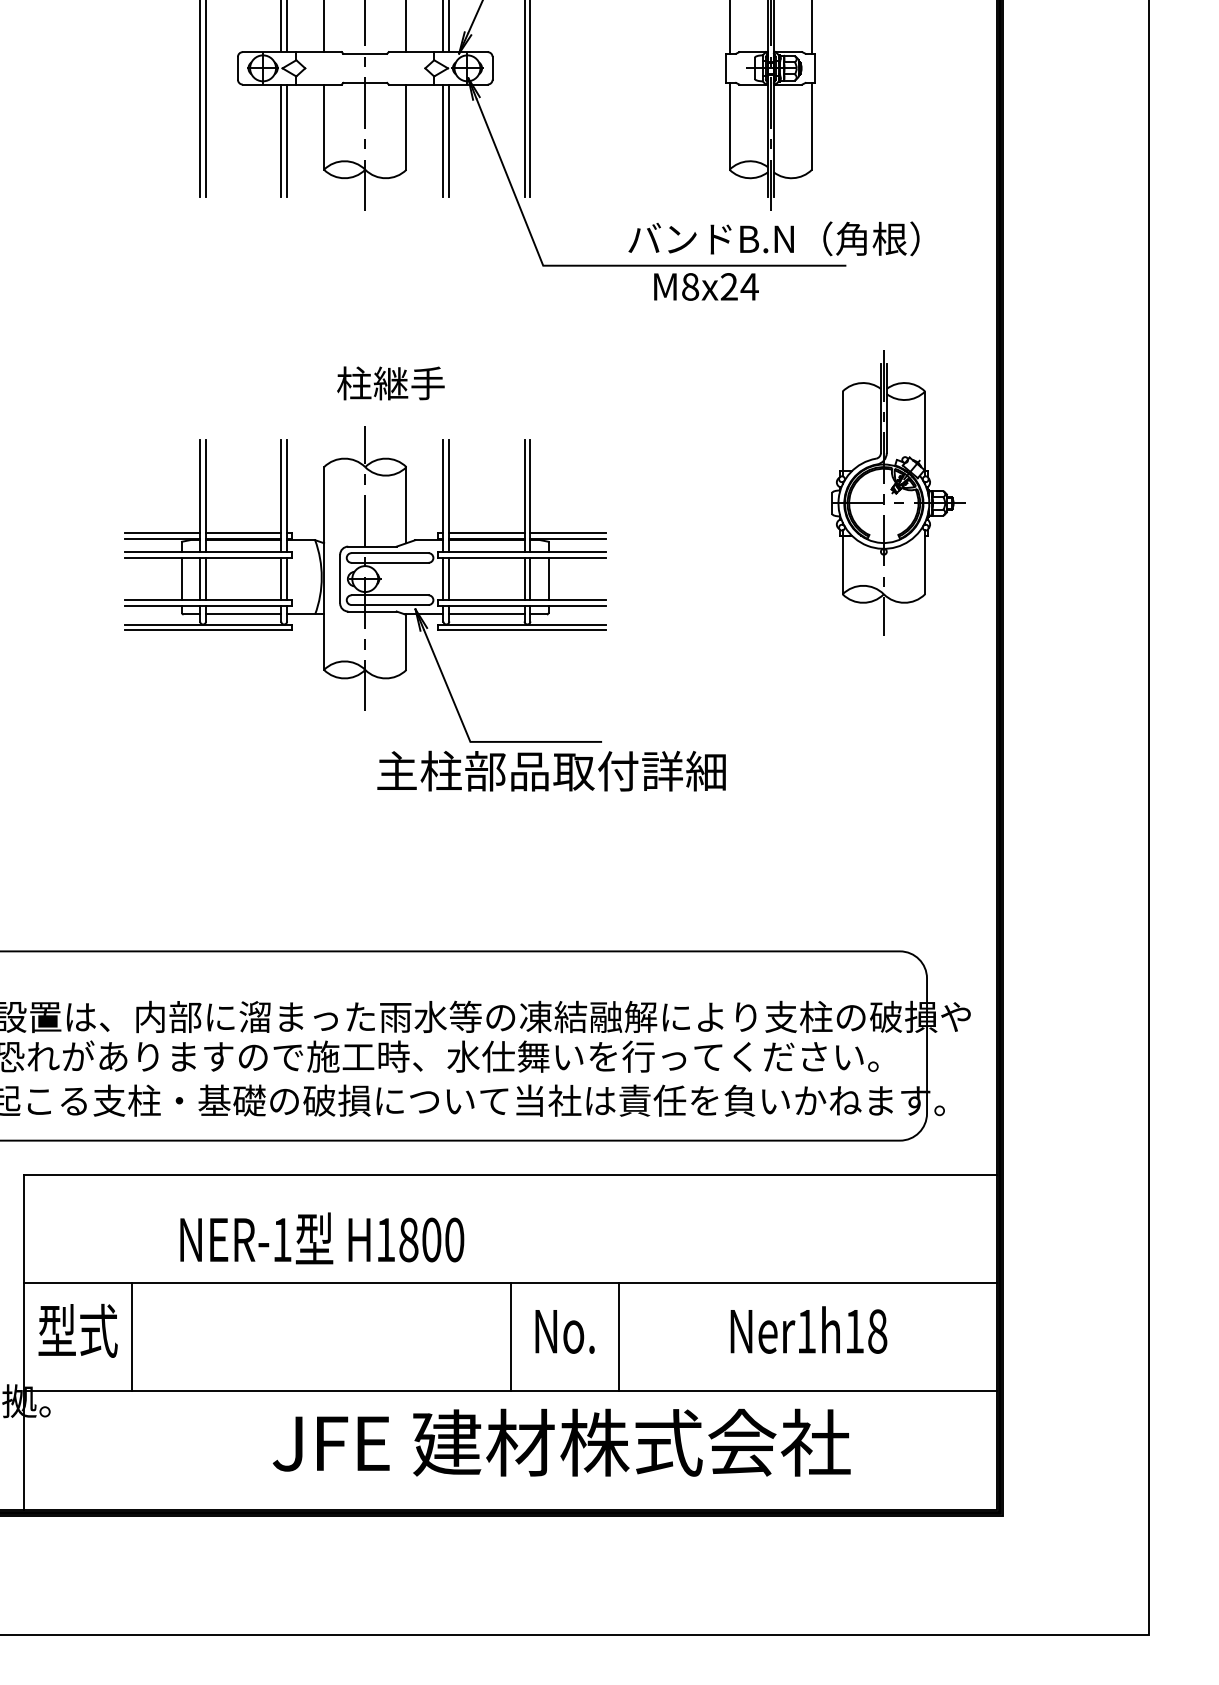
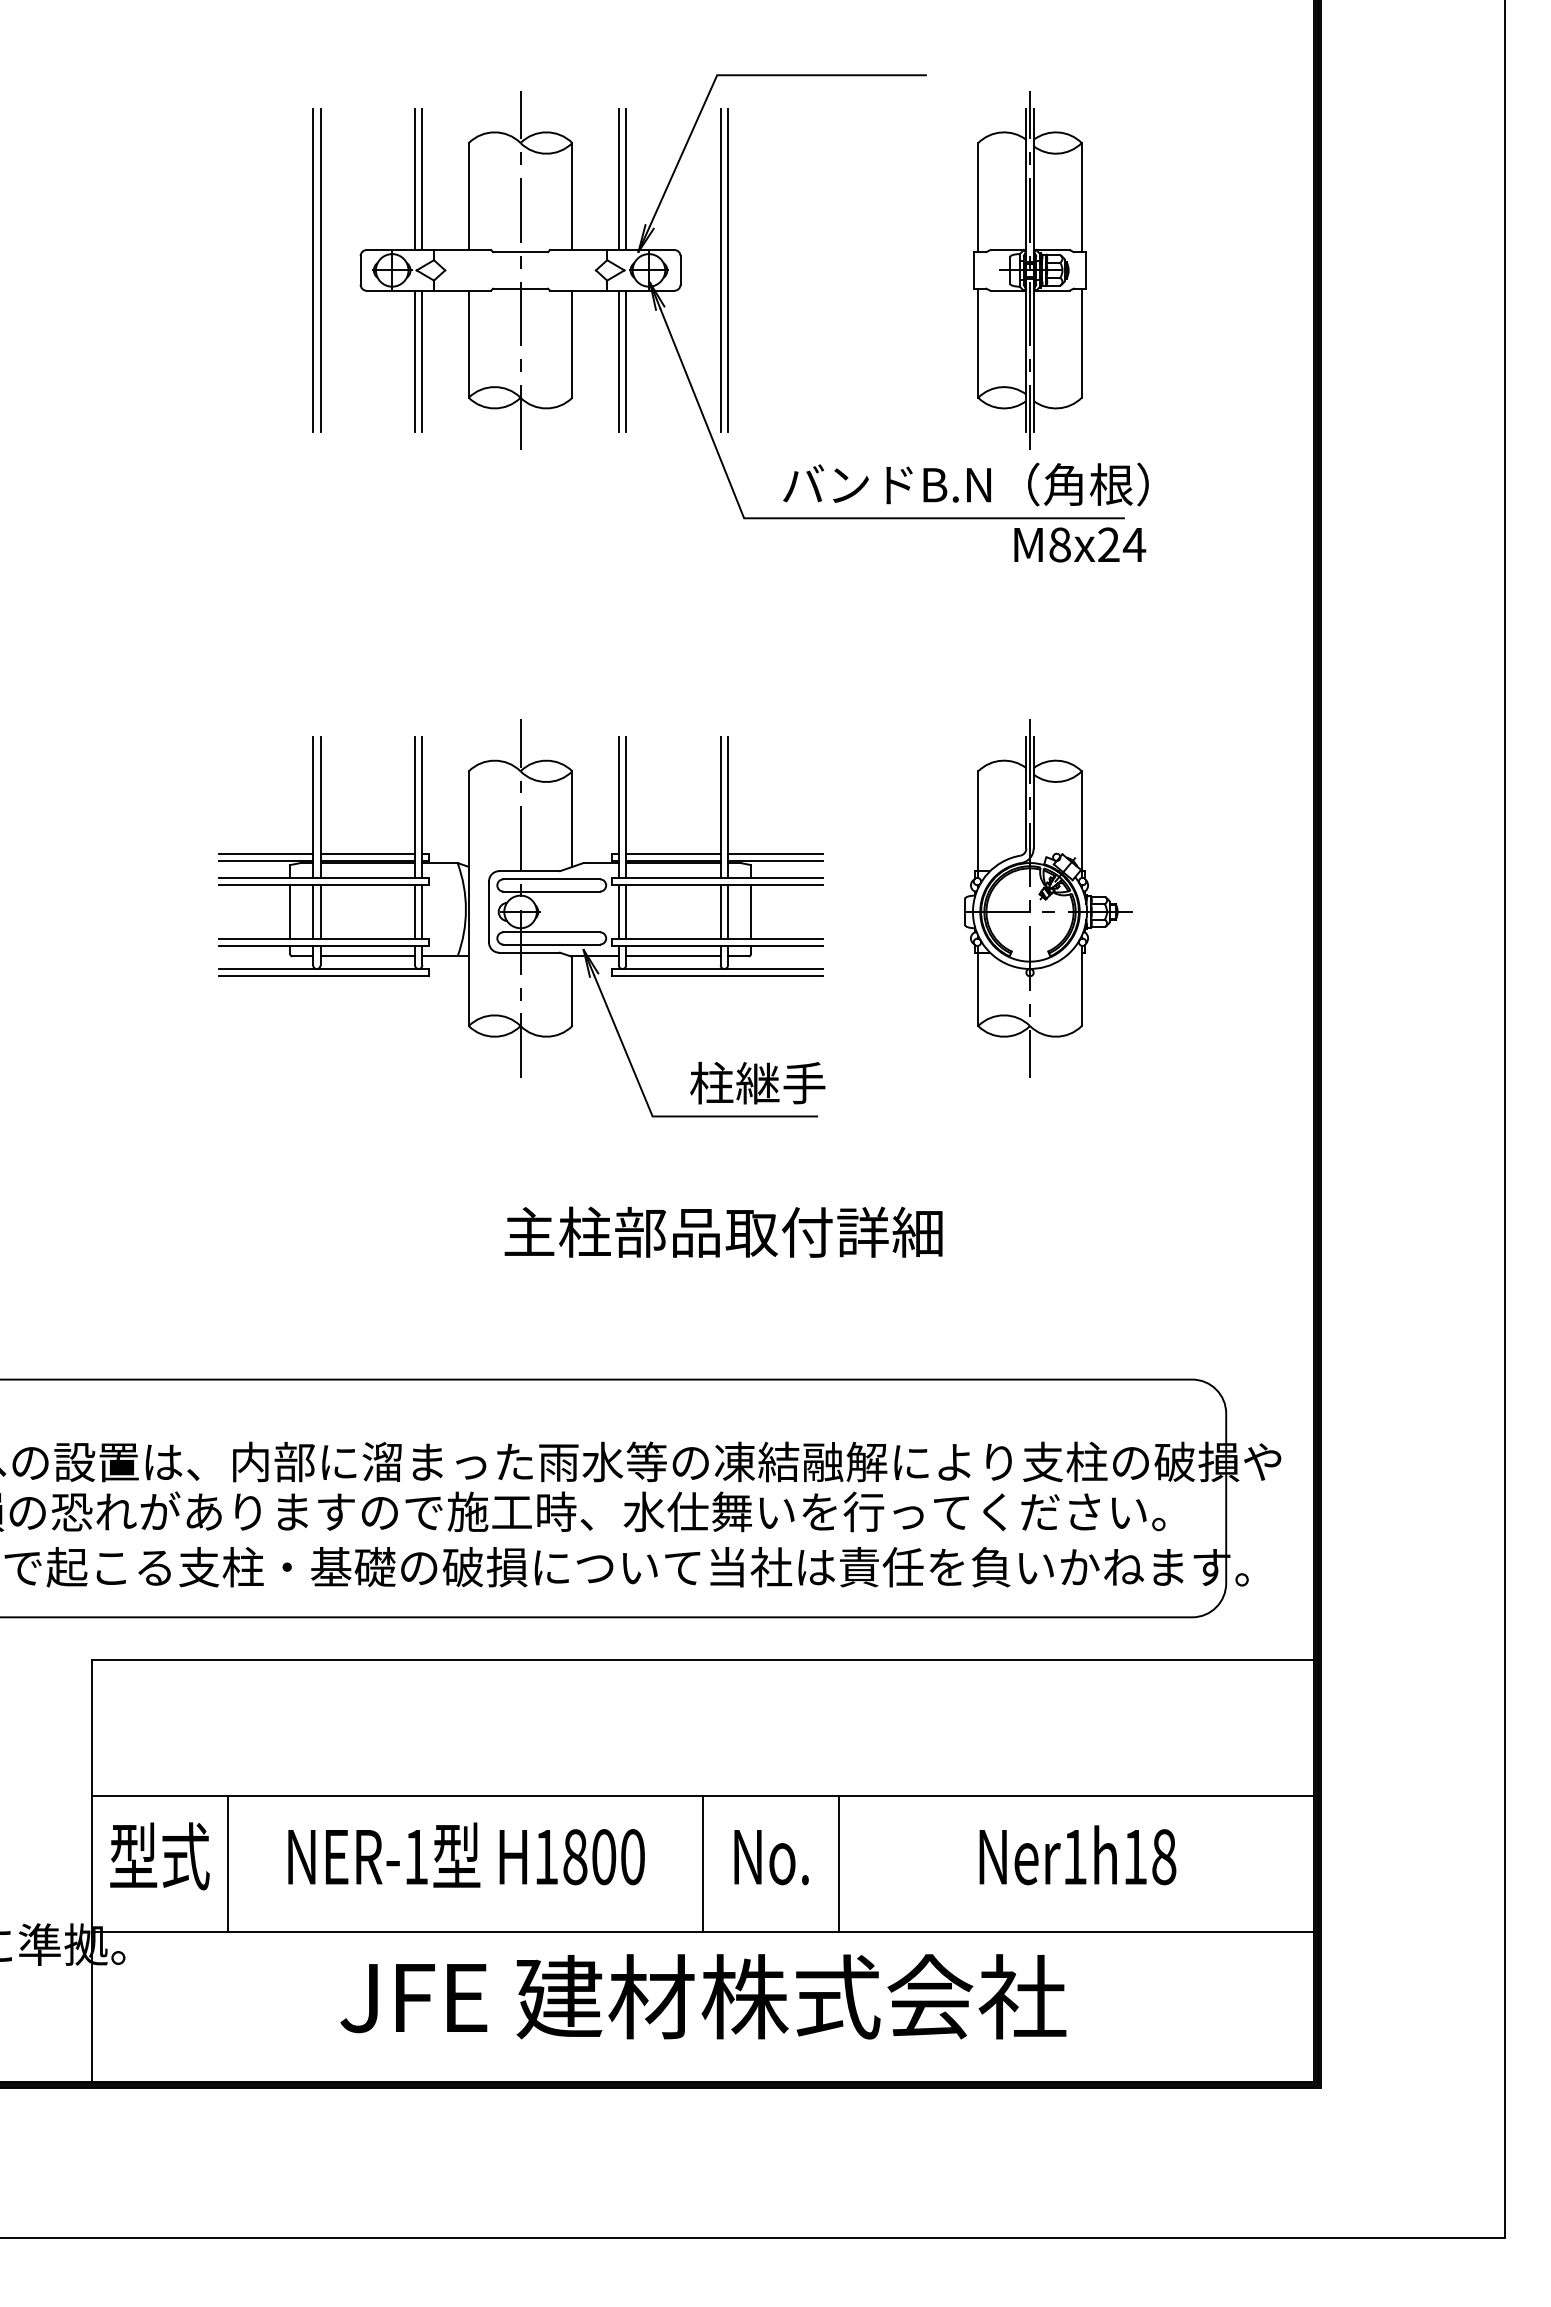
text: (773, 238) -> (965, 484), moved
text: (706, 286) -> (1080, 544), moved
text: (390, 382) -> (757, 1082), moved
part: (898, 492) -> (1048, 898), moved
text: (551, 770) -> (723, 1231), moved
text: (322, 1237) -> (466, 1854), moved
text: (561, 1442) -> (703, 1996), moved

